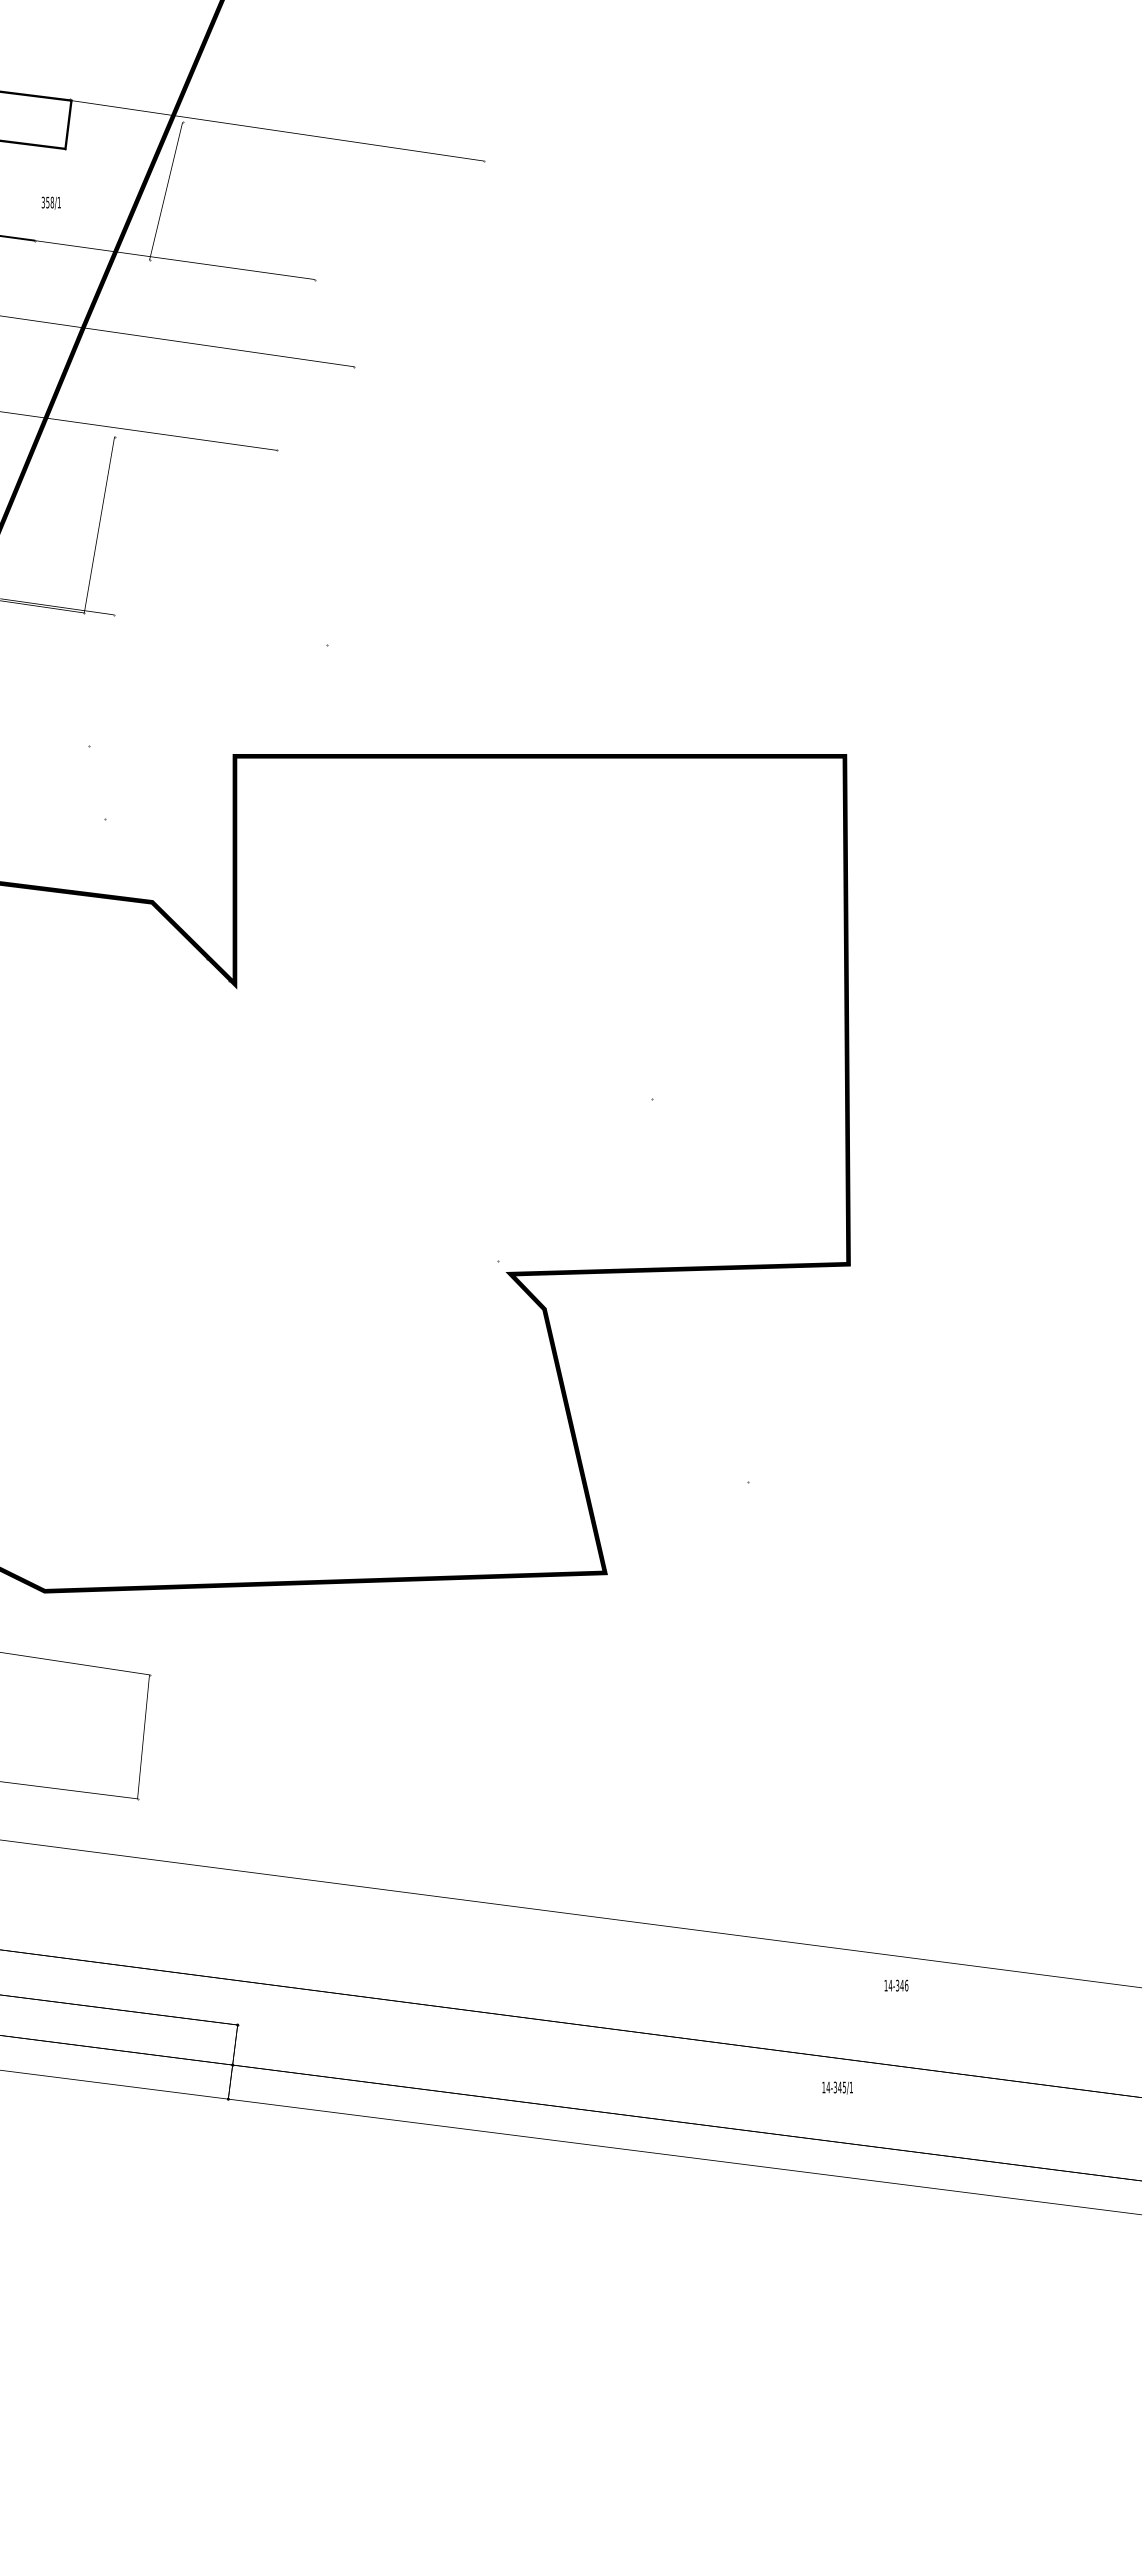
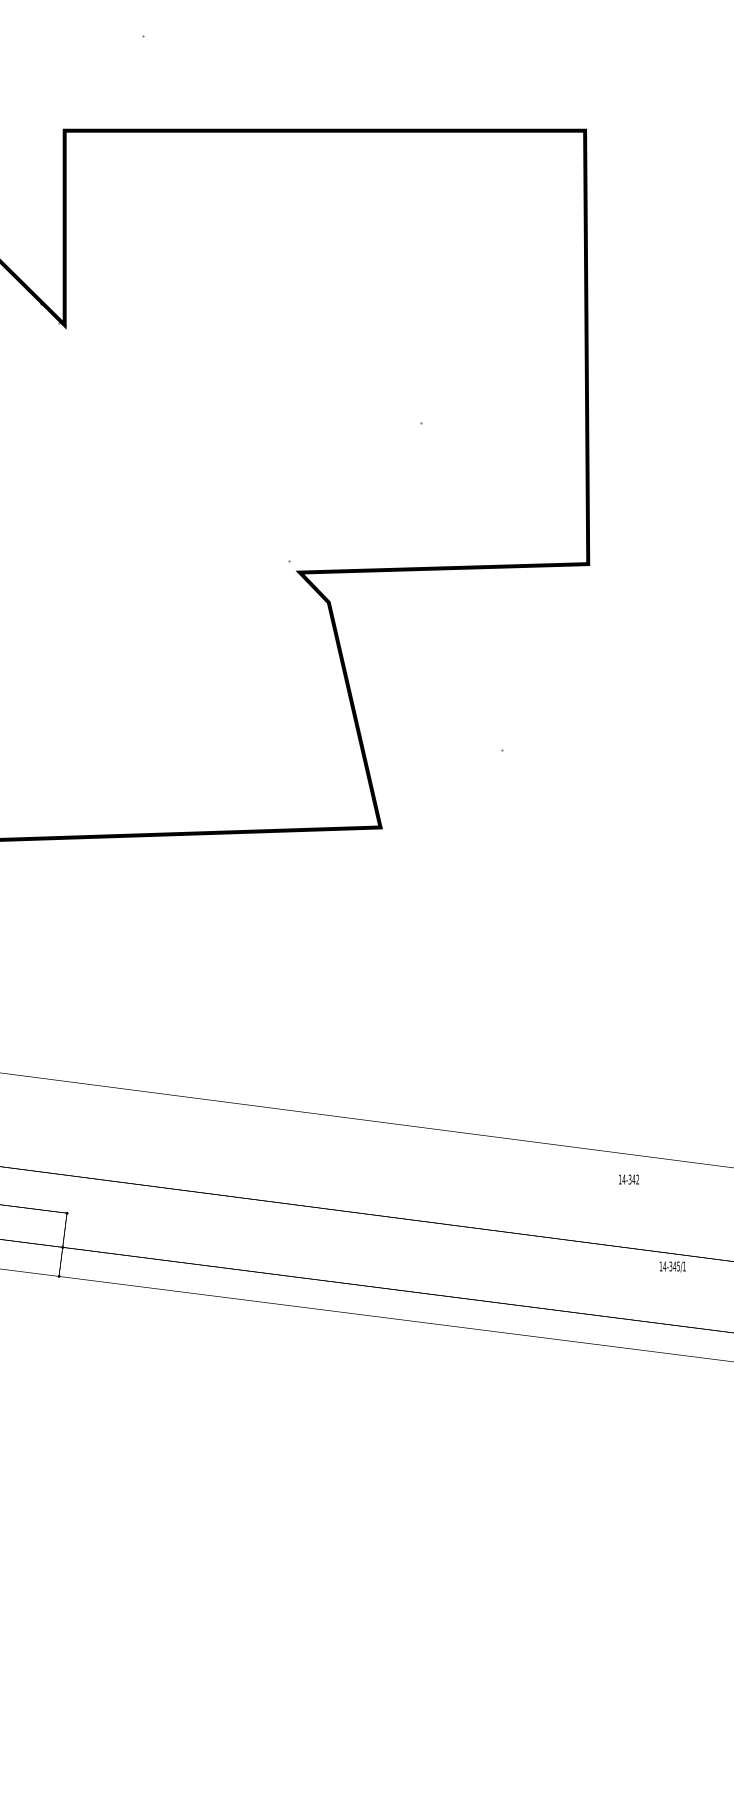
text: (906, 1985) -> (637, 1179), 14-346 -> 14-342
text: (837, 2087) -> (672, 1266), moved

